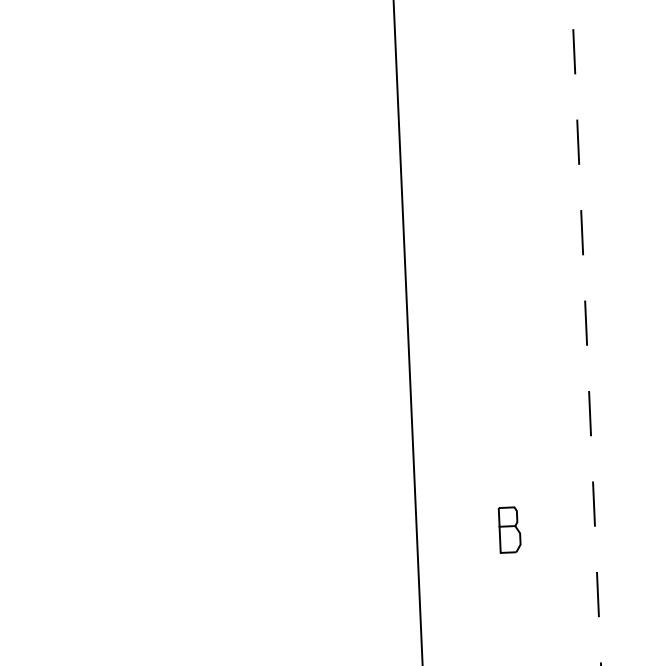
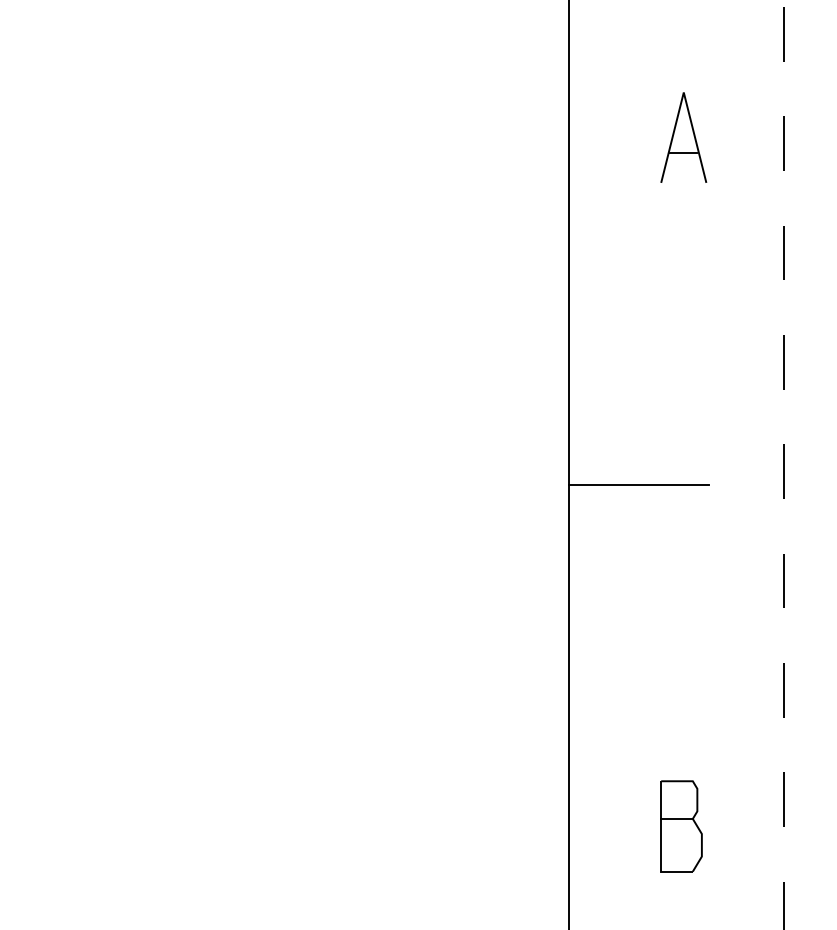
line: (462, 248) -> (639, 484), added
part: (509, 530) -> (681, 826), size x1.67

